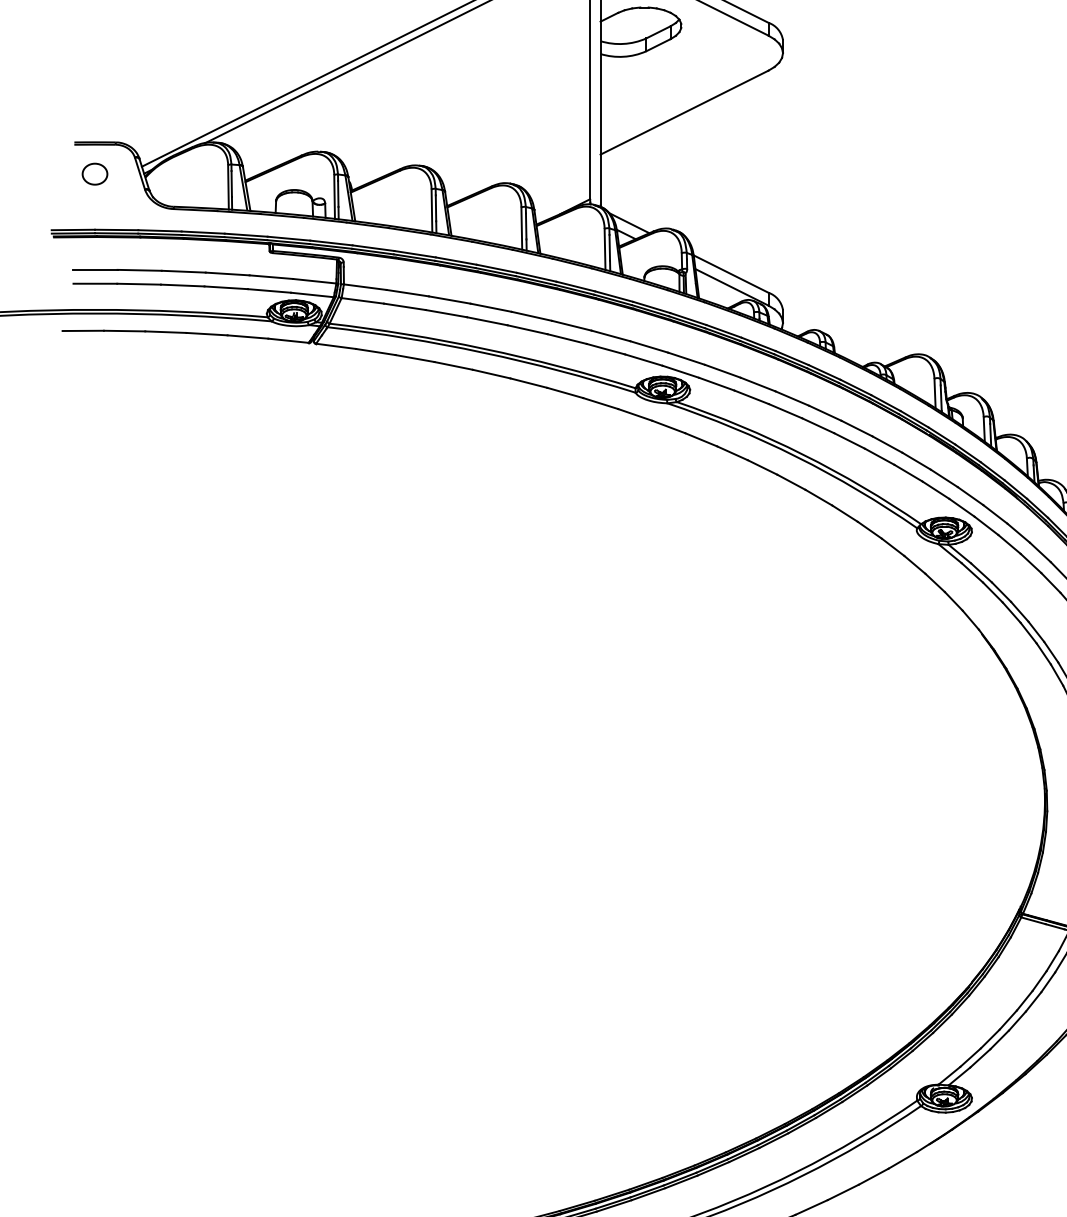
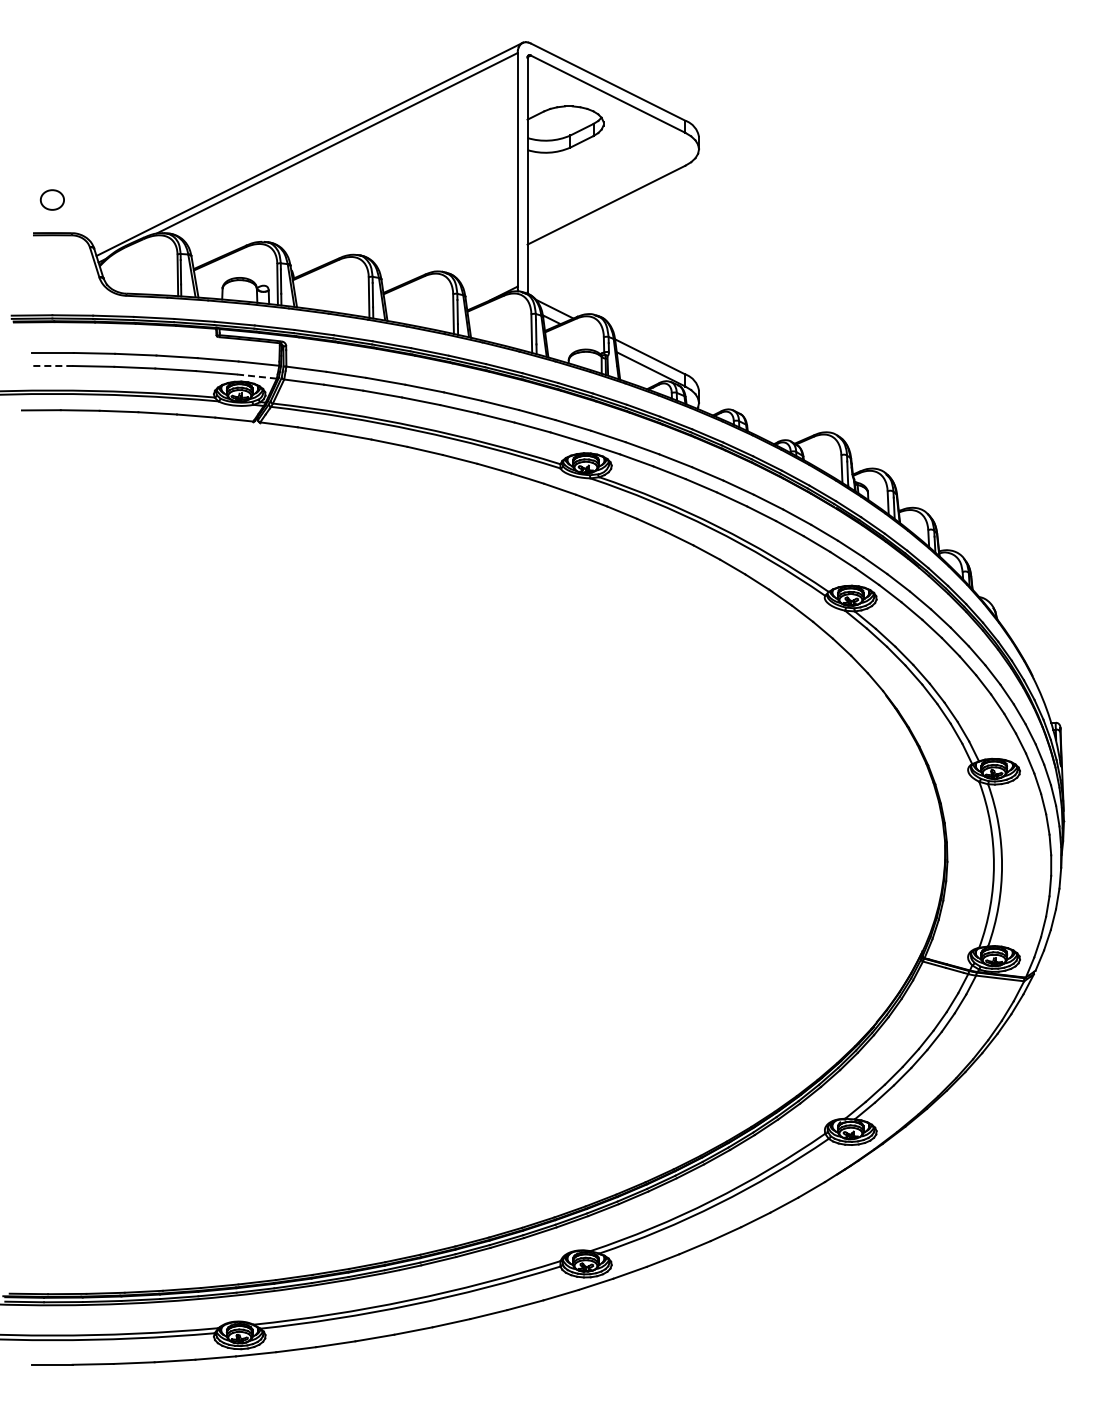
part: (94, 173) -> (51, 199), moved
line: (95, 284) -> (52, 366), solid -> dashed
line: (312, 294) -> (256, 376), solid -> dashed

